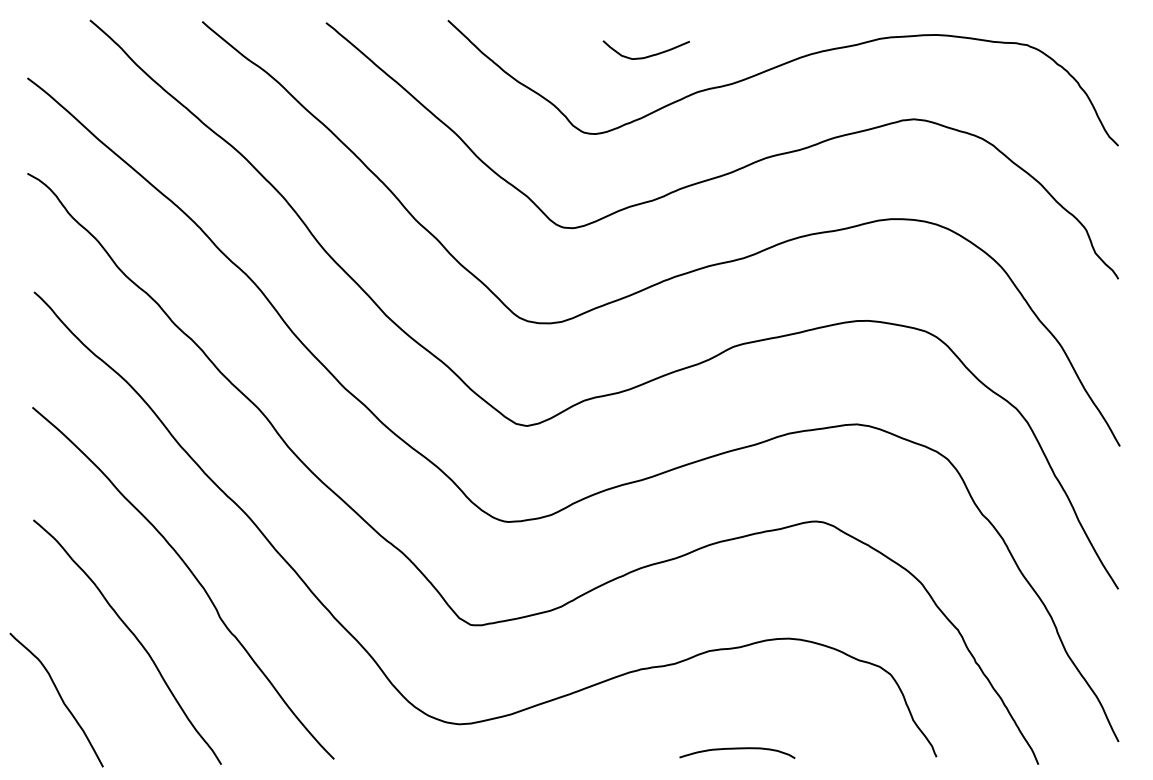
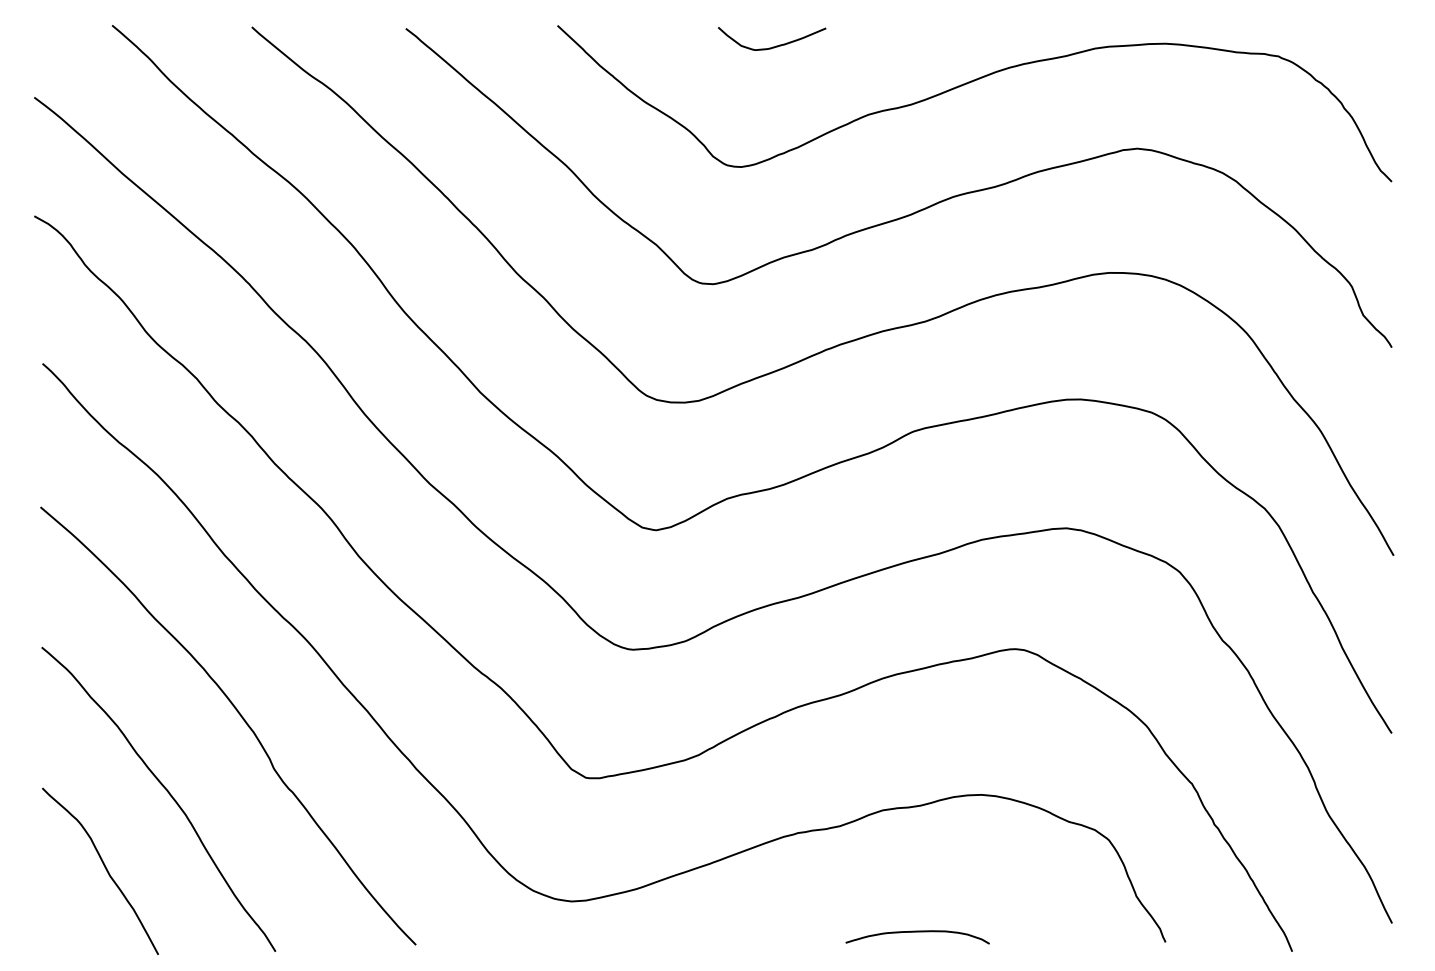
curve: (648, 55) -> (774, 45), moved
curve: (60, 698) -> (105, 869), moved

